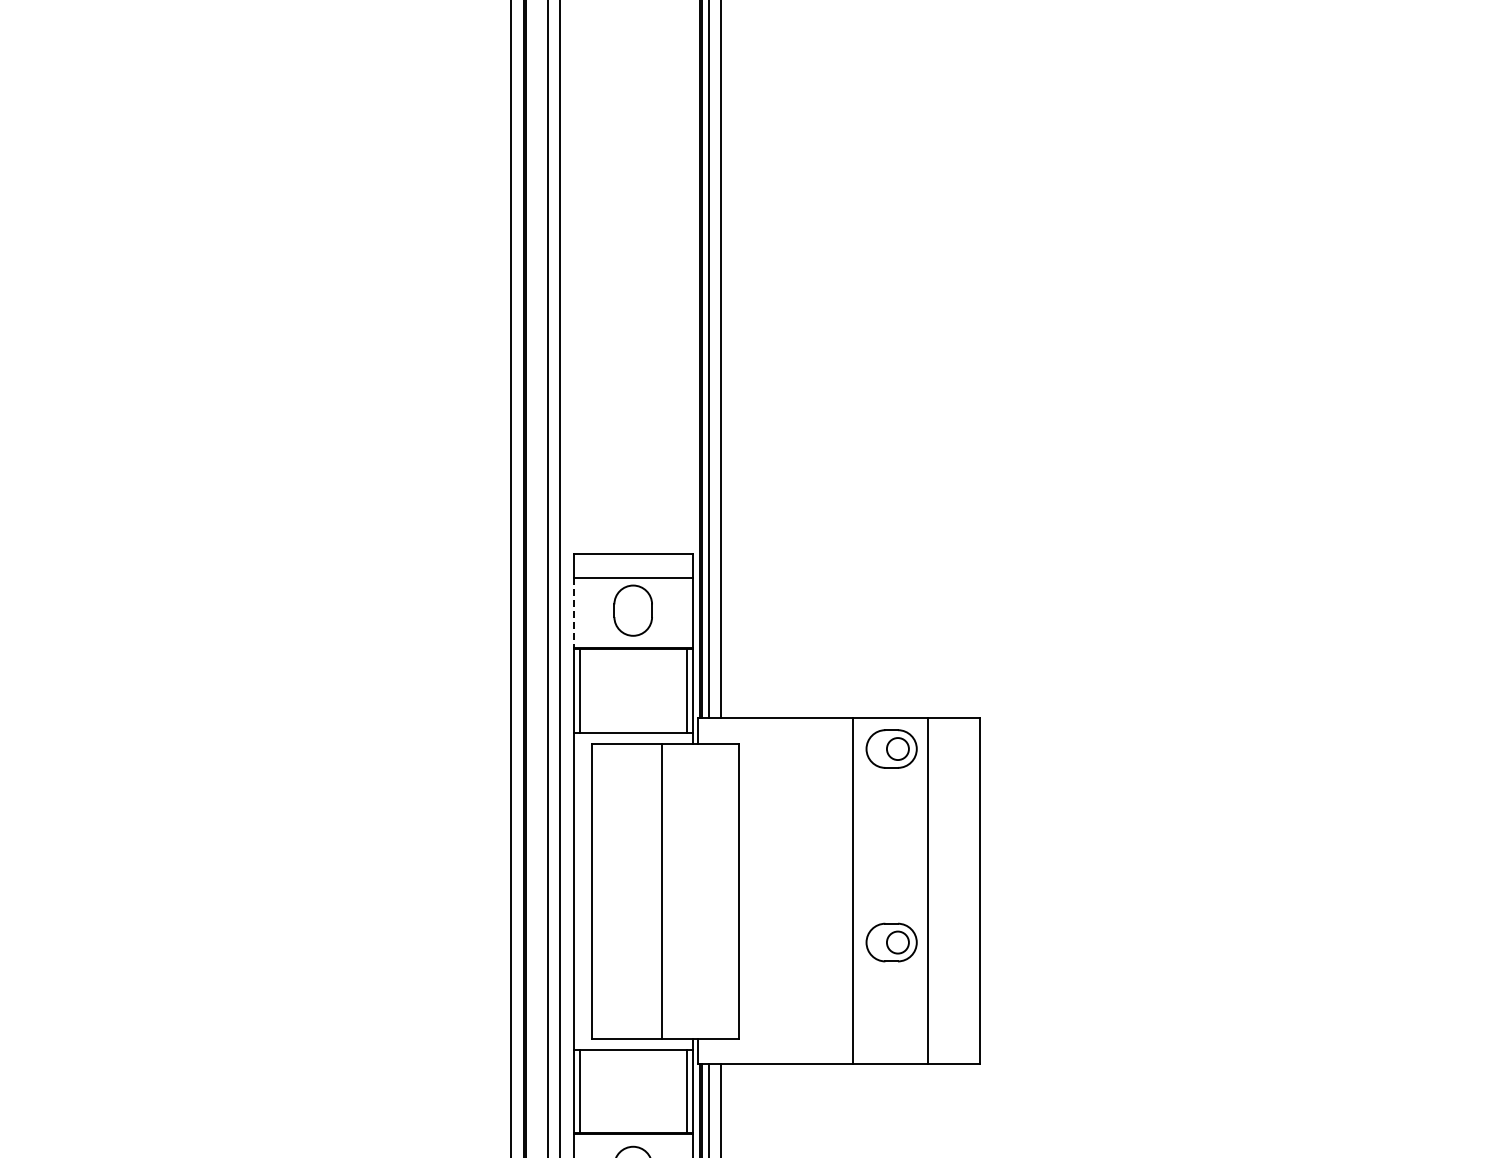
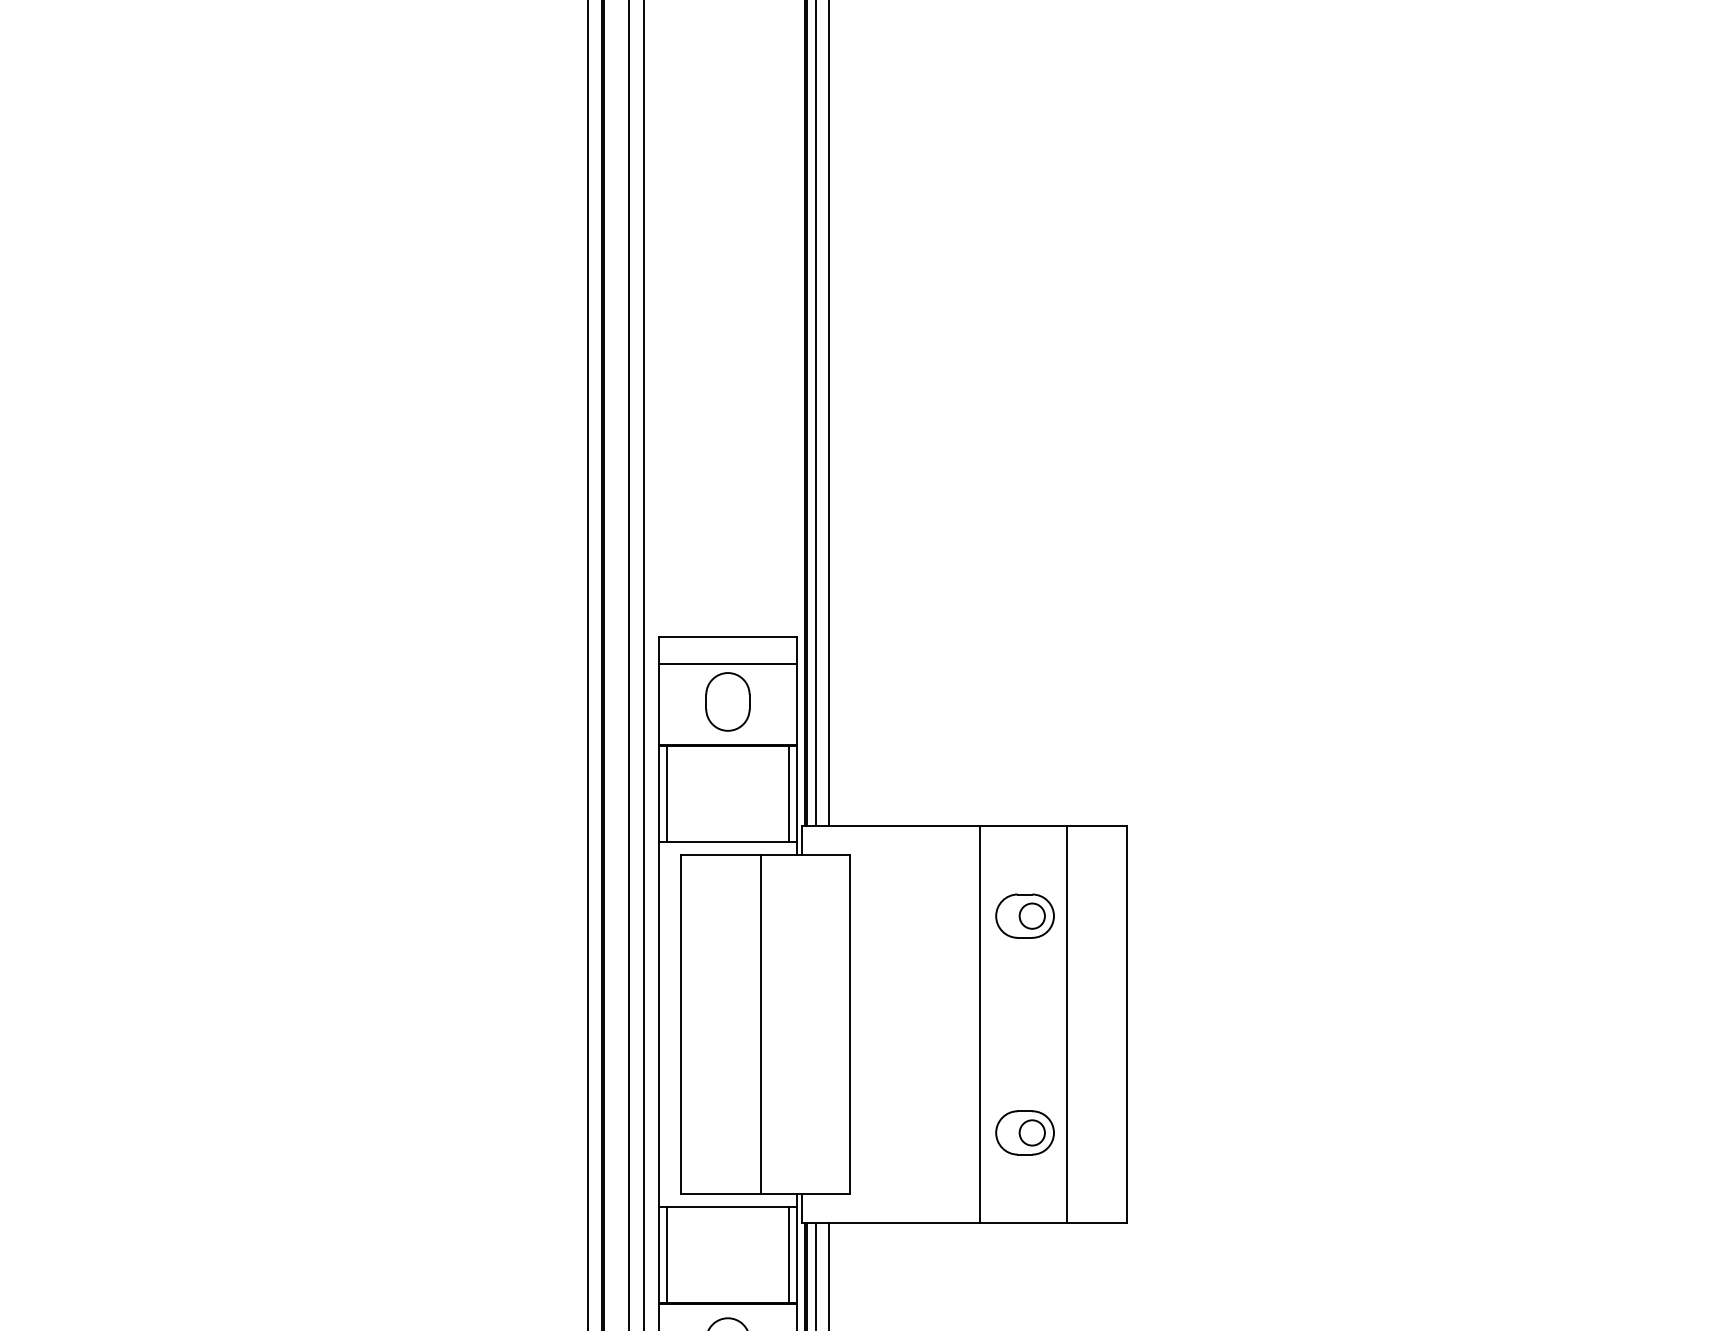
line: (573, 613) -> (659, 705), dashed -> solid
part: (891, 748) -> (1024, 915), moved
part: (891, 942) -> (1024, 1132), moved

